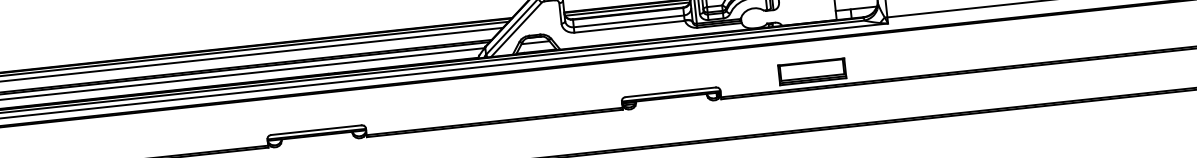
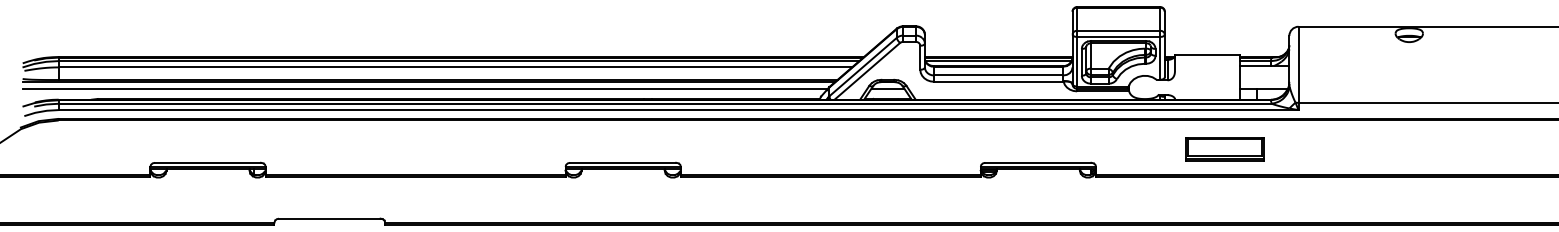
part: (811, 71) -> (1224, 149), moved

